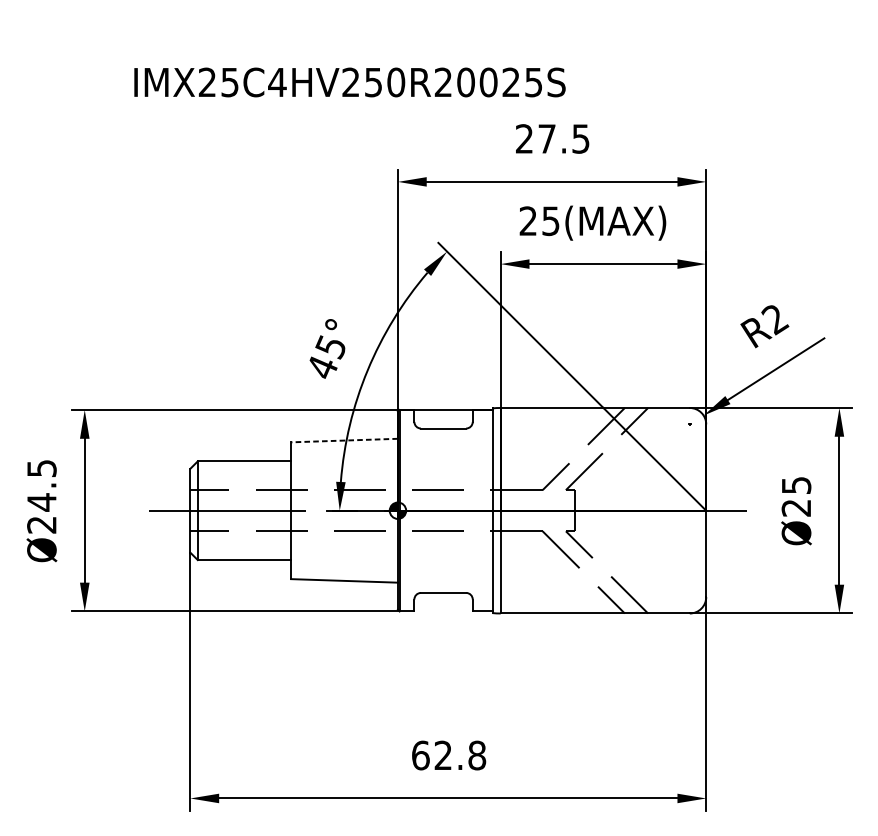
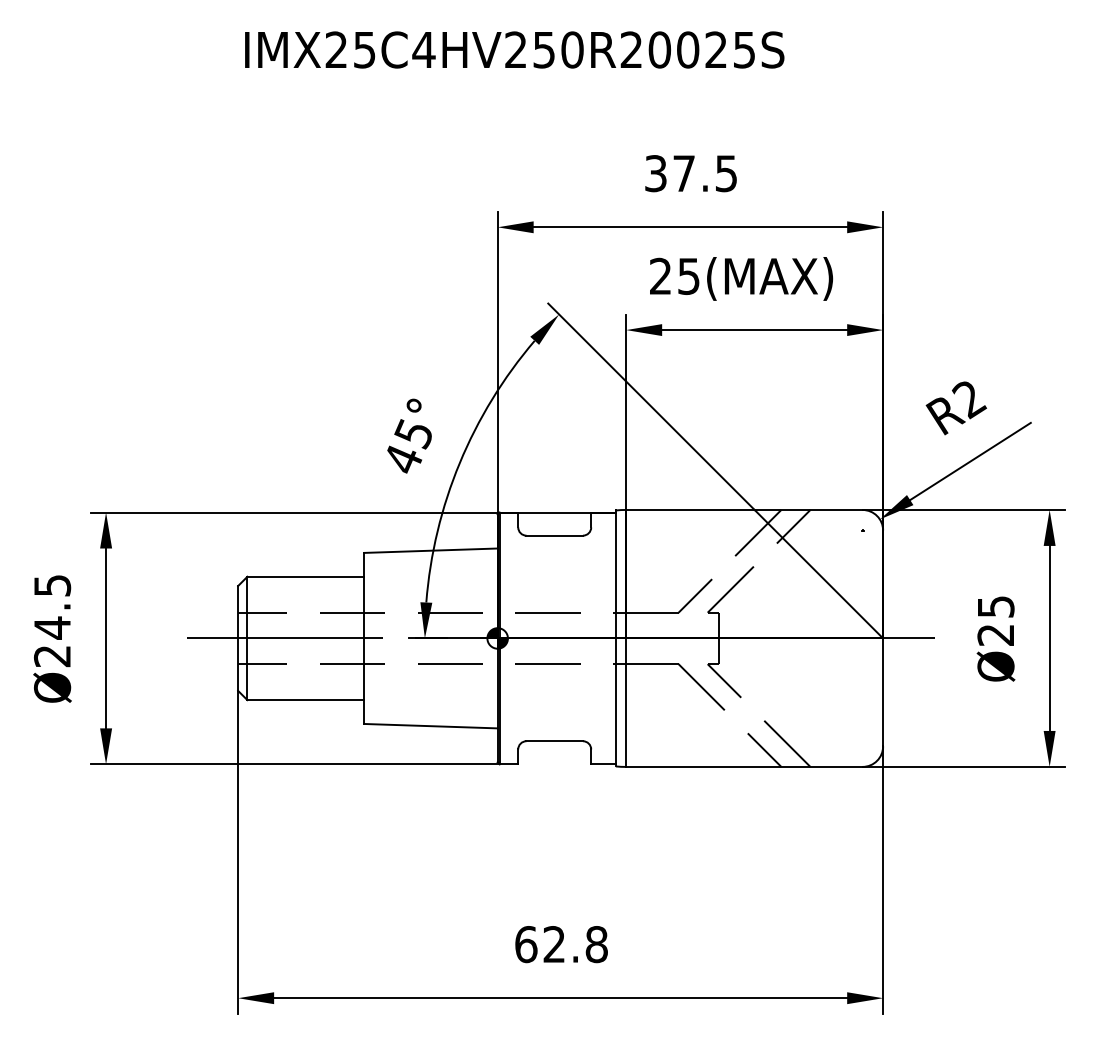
text: (349, 82) -> (514, 49), moved
text: (524, 138) -> (655, 173), 27.5 -> 37.5
line: (344, 440) -> (430, 550), dashed -> solid

